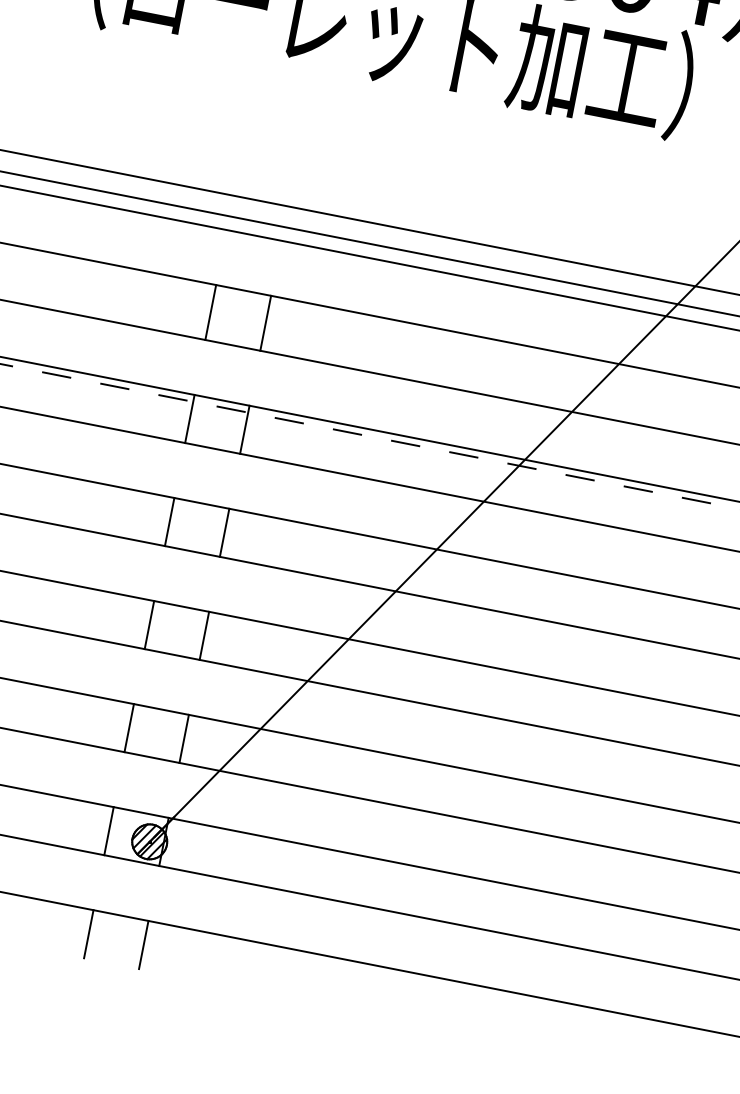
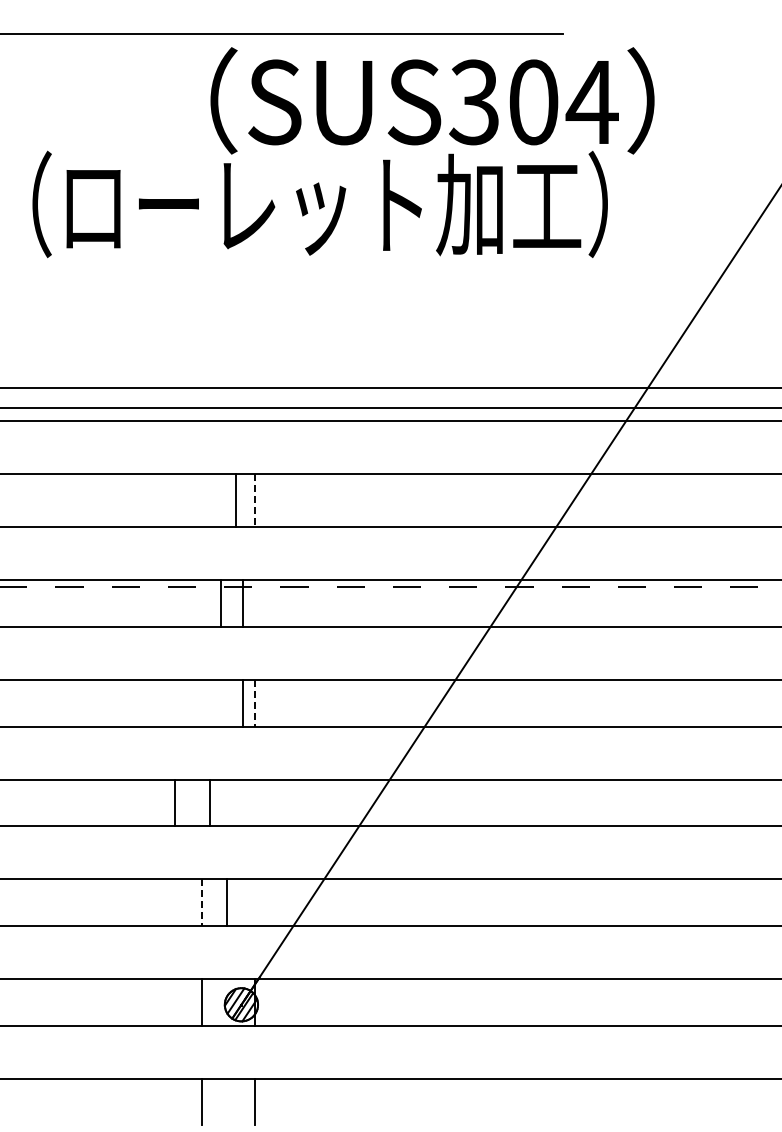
line: (210, 312) -> (235, 500), moved
line: (265, 322) -> (254, 500), solid -> dashed
line: (189, 418) -> (242, 603), moved
line: (244, 429) -> (220, 603), moved
line: (169, 522) -> (242, 703), moved
line: (224, 532) -> (254, 703), solid -> dashed
line: (149, 624) -> (174, 802), moved
line: (204, 635) -> (209, 802), moved
line: (128, 728) -> (201, 903), solid -> dashed
line: (183, 738) -> (226, 902), moved

